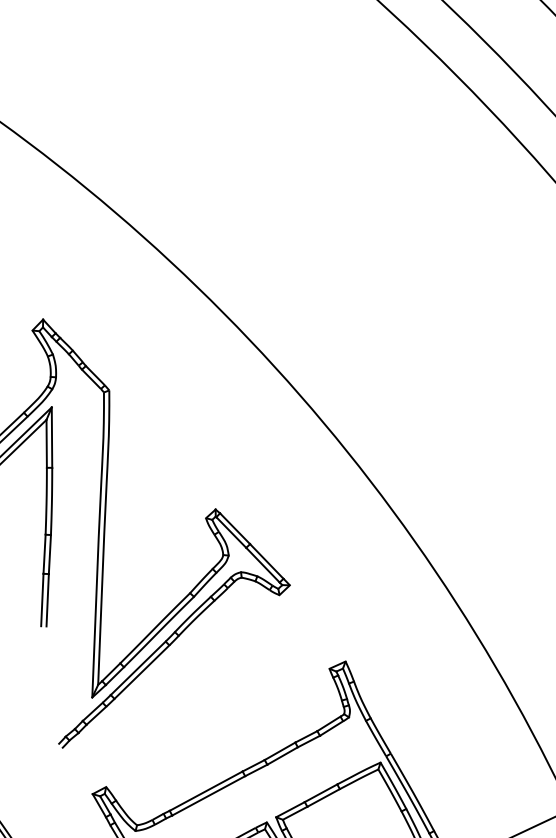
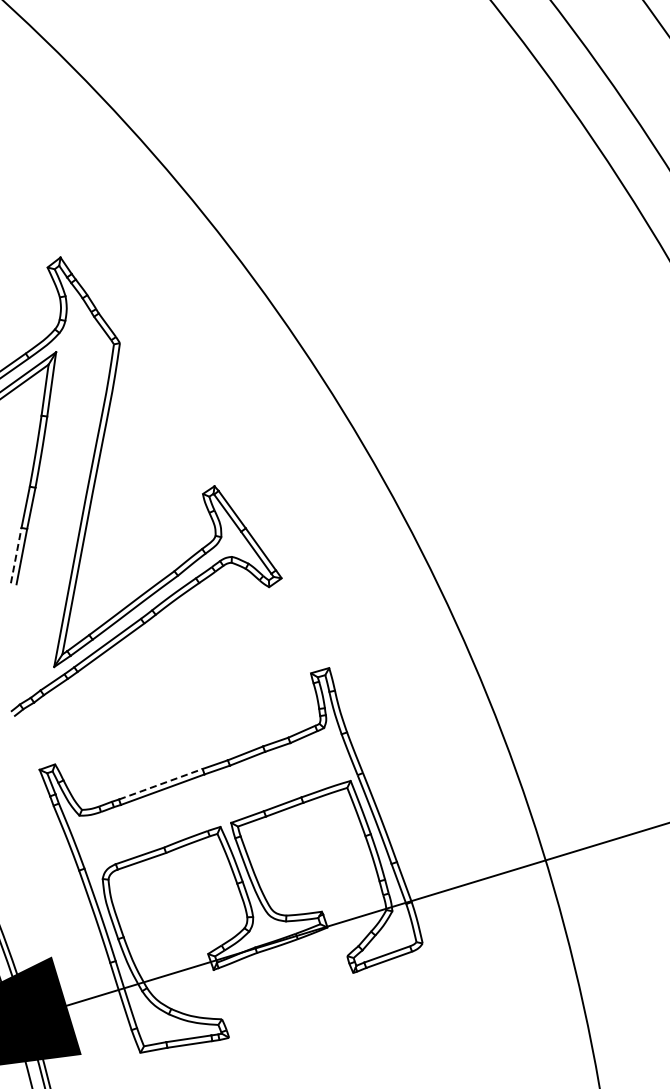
line: (42, 599) -> (16, 555), solid -> dashed
line: (205, 791) -> (160, 784), solid -> dashed

